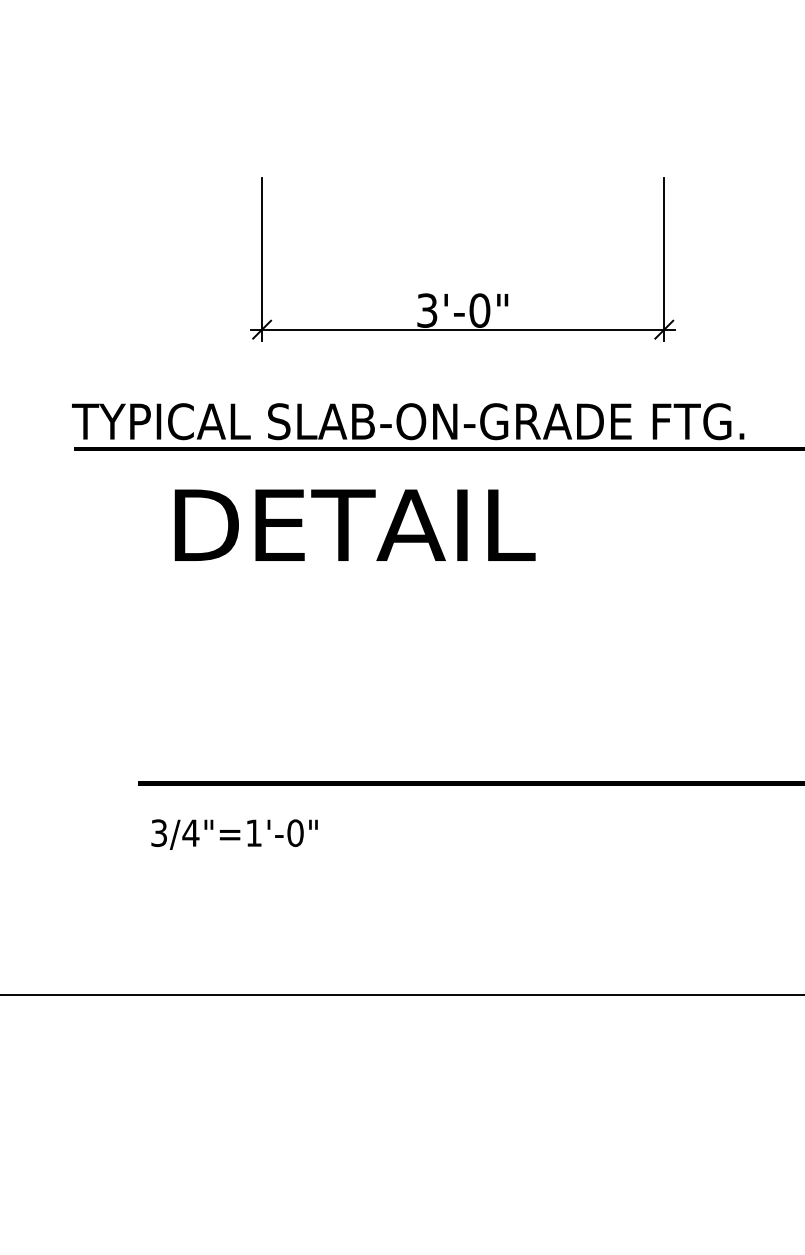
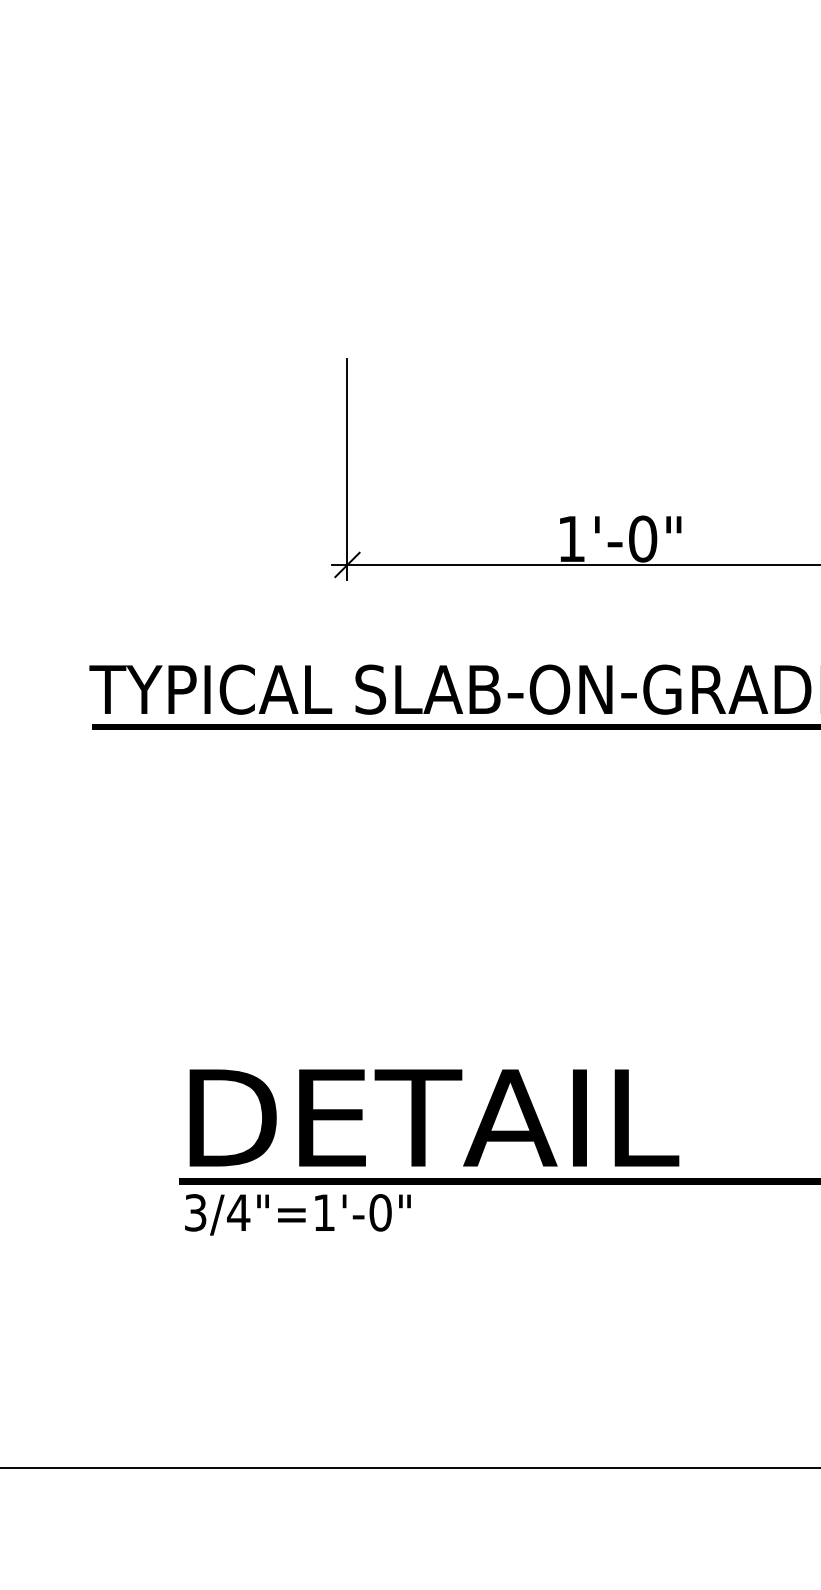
text: (427, 310) -> (571, 538), 3'-0" -> 1'-0"
text: (354, 524) -> (433, 1116), moved
text: (234, 834) -> (297, 1214), moved

